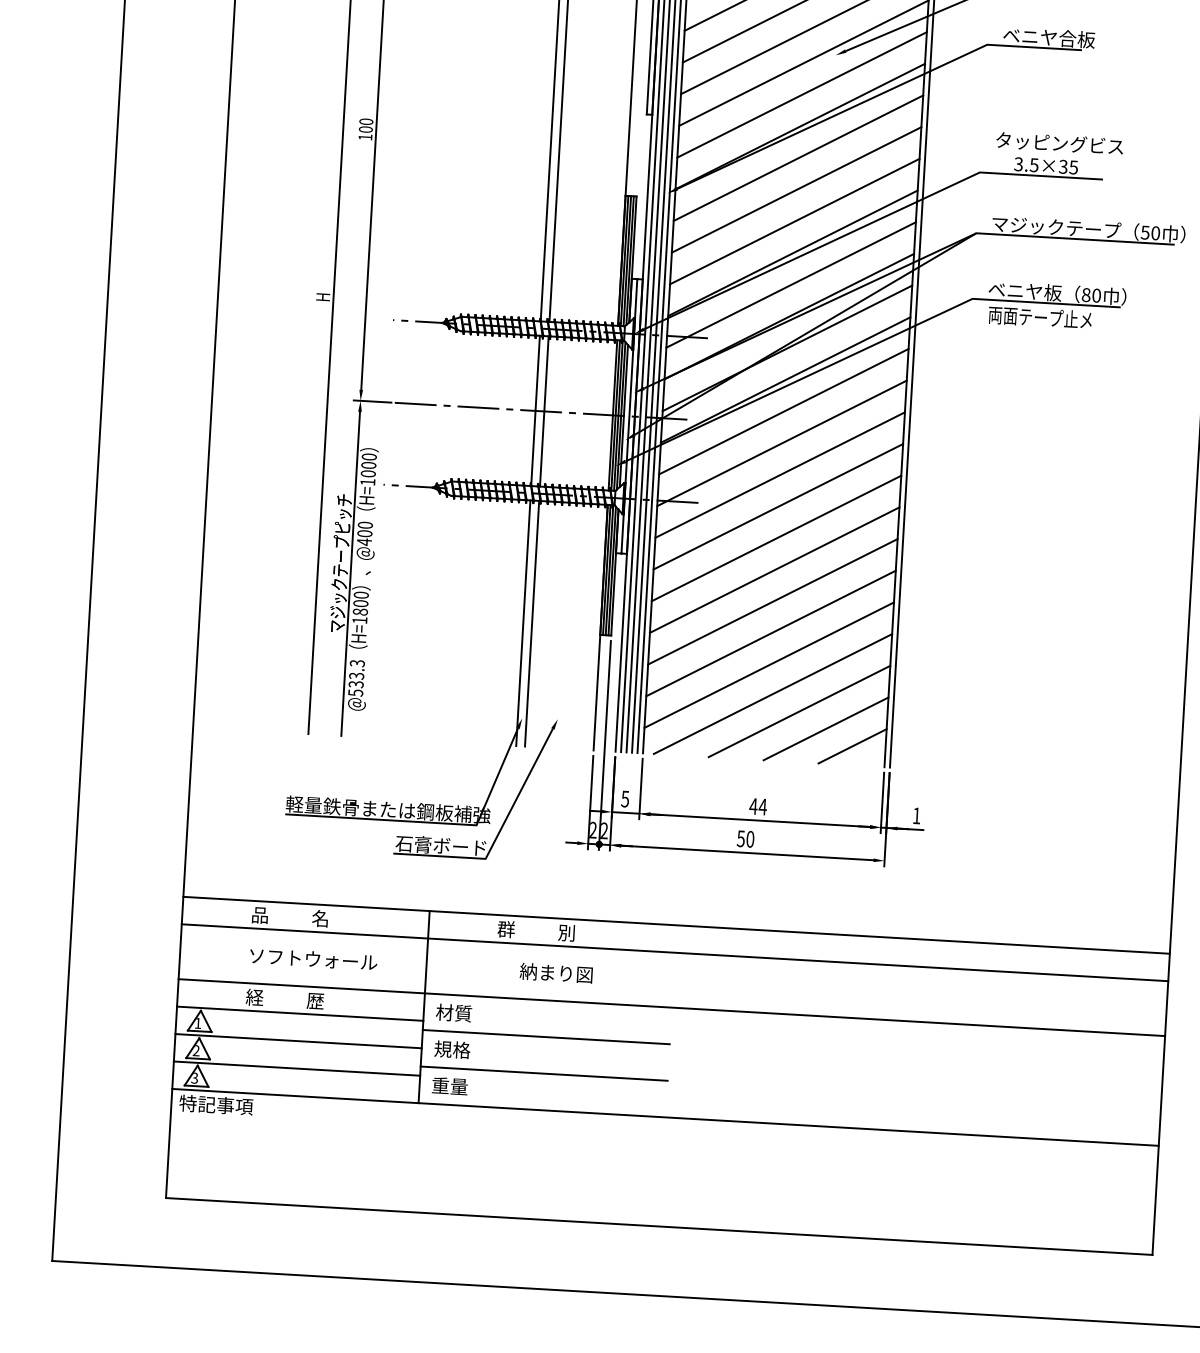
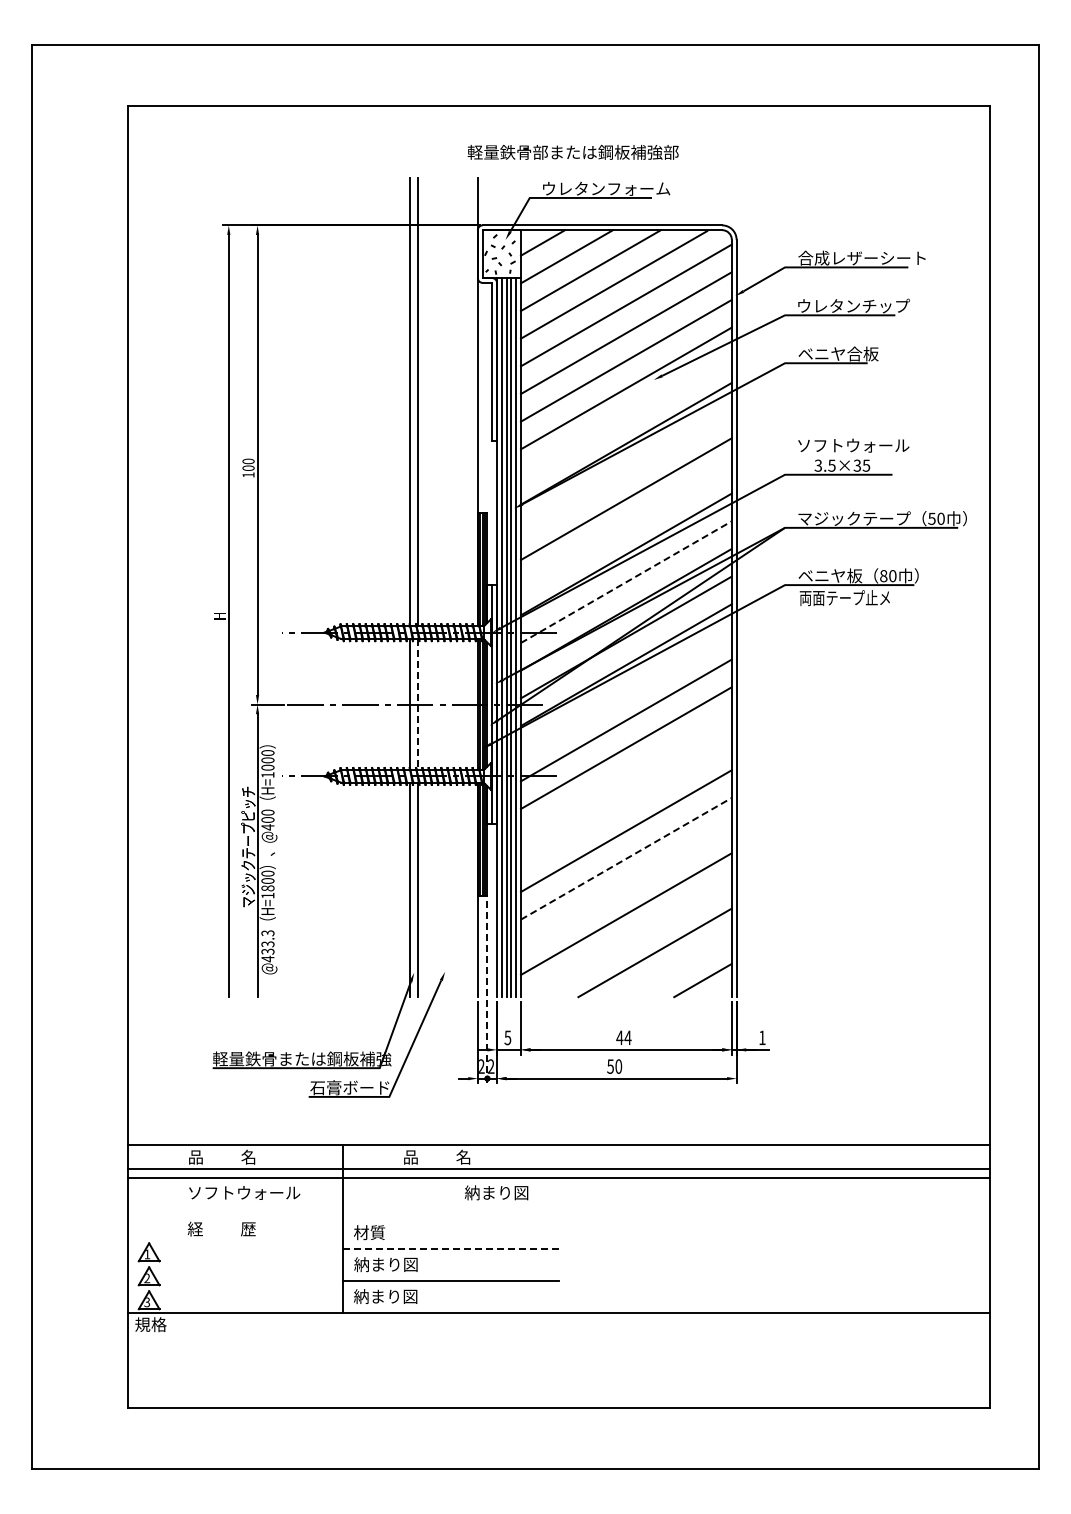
line: (801, 95) -> (625, 416), removed
text: (1060, 143) -> (853, 445), タッピングビス -> ソフトウォール
line: (797, 158) -> (625, 471), removed
line: (793, 221) -> (625, 526), removed
line: (791, 285) -> (626, 582), solid -> dashed
line: (543, 411) -> (417, 704), solid -> dashed
line: (782, 411) -> (625, 692), removed
line: (777, 506) -> (625, 775), removed
line: (775, 538) -> (625, 803), removed
line: (773, 601) -> (626, 858), solid -> dashed
line: (770, 633) -> (625, 886), removed
text: (355, 692) -> (267, 958), @533.3 -> @433.3
line: (772, 693) -> (630, 938), removed
line: (825, 728) -> (678, 966), removed
line: (604, 745) -> (487, 992), solid -> dashed
text: (535, 930) -> (436, 1156), 群          別 -> 品          名
text: (556, 972) -> (496, 1192), moved
line: (671, 1008) -> (558, 1178), moved
line: (299, 1013) -> (235, 1240), removed
line: (546, 1036) -> (451, 1248), solid -> dashed
line: (298, 1040) -> (235, 1264), removed
text: (470, 1050) -> (385, 1264), 規格 -> 納まり図
line: (296, 1068) -> (235, 1288), removed
text: (468, 1087) -> (385, 1296), 重量 -> 納まり図
text: (216, 1104) -> (167, 1324), 特記事項 -> 規格

